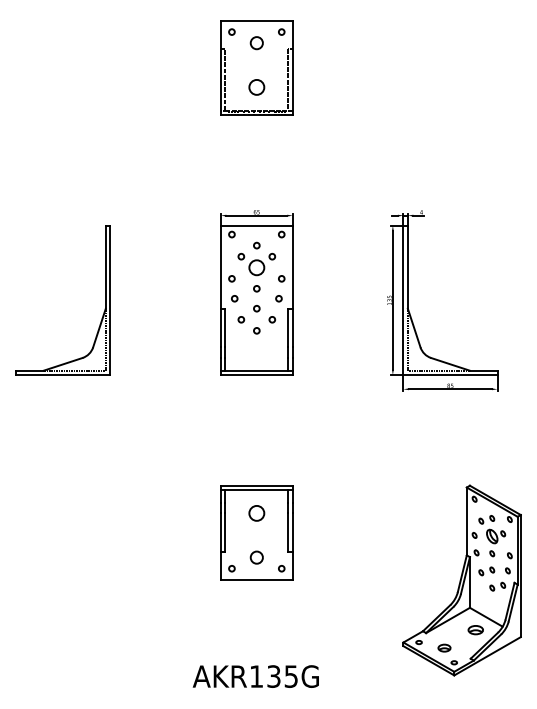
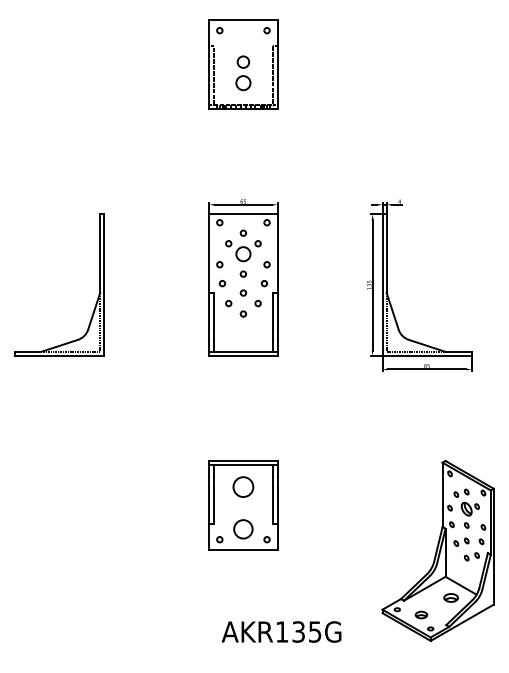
circle: (256, 42) -> (243, 61), moved
circle: (256, 513) -> (243, 487), size x1.4
circle: (256, 556) -> (243, 528), size x1.6
text: (255, 676) -> (281, 631), moved

